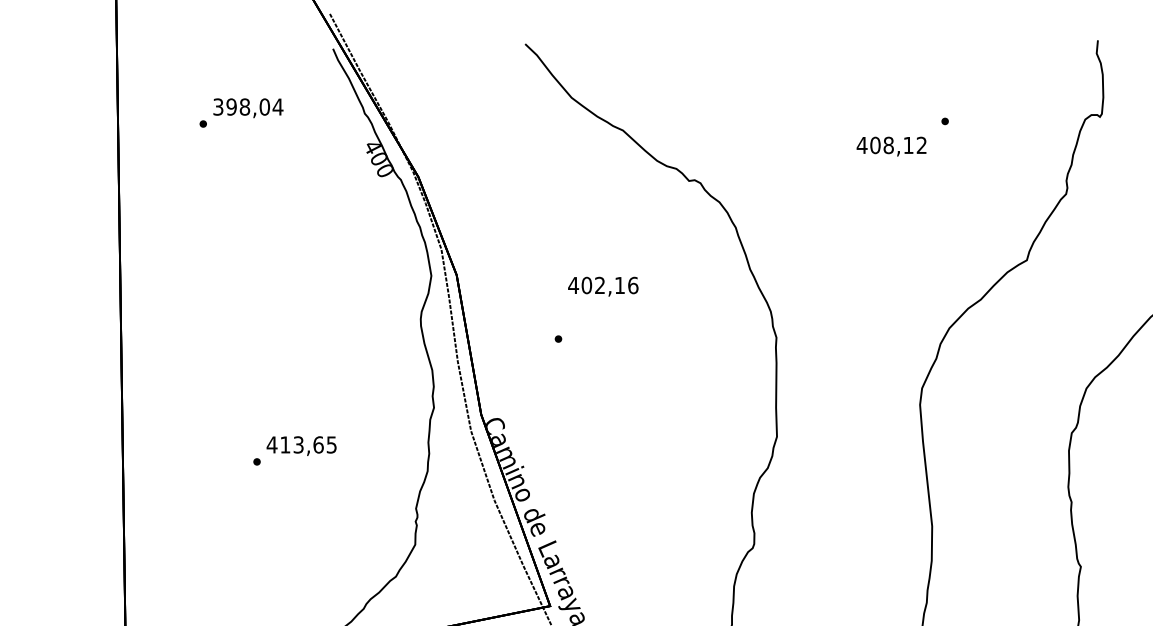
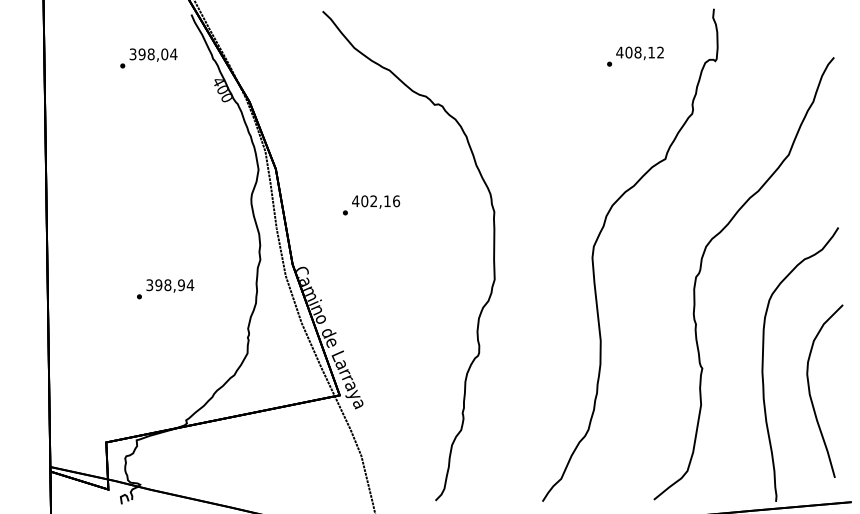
text: (240, 113) -> (148, 58), moved
text: (890, 146) -> (639, 53), moved
text: (603, 285) -> (376, 201), moved
text: (302, 445) -> (170, 285), 413,65 -> 398,94

